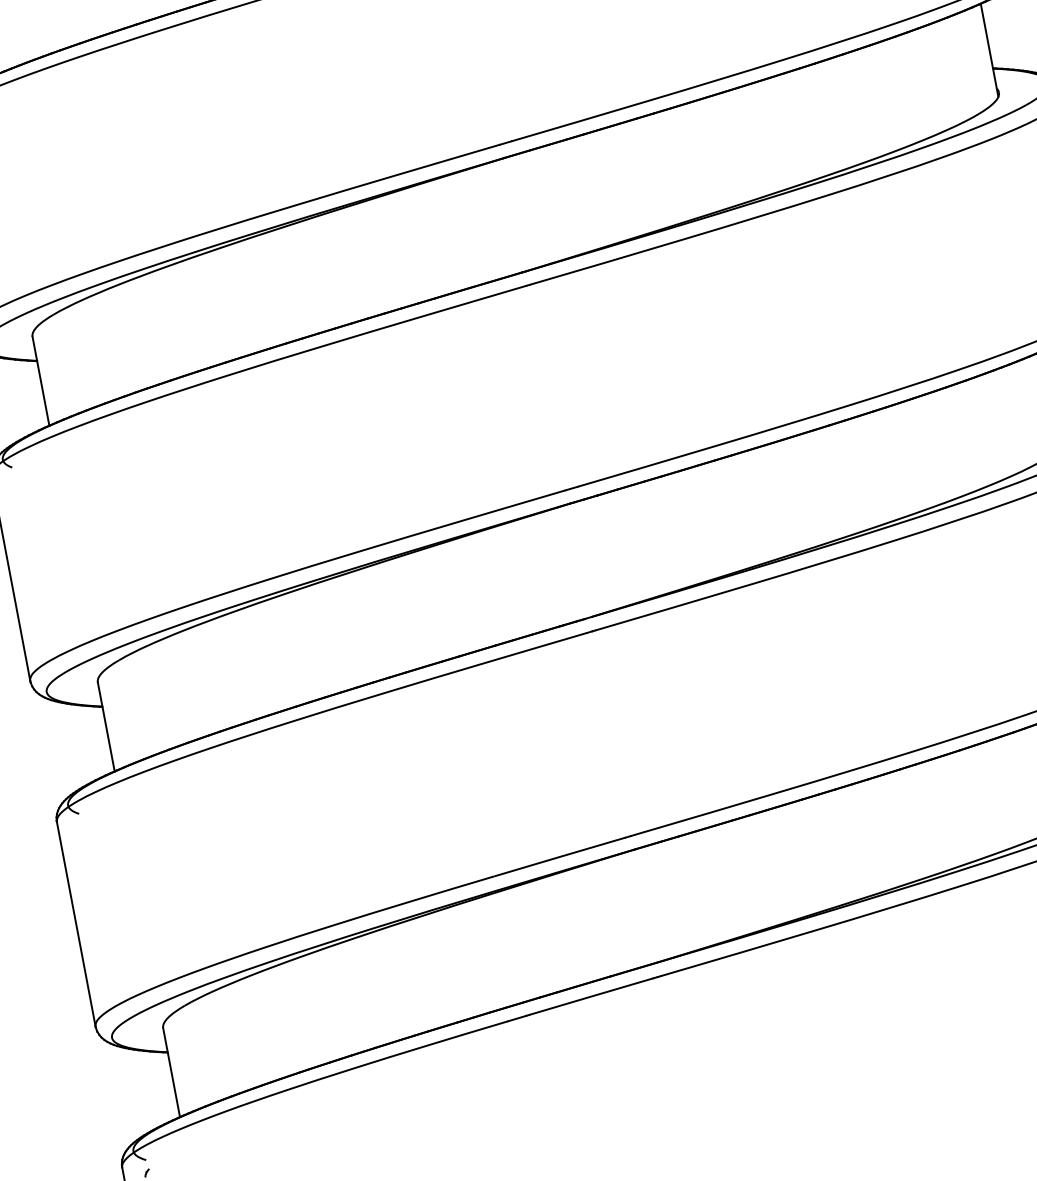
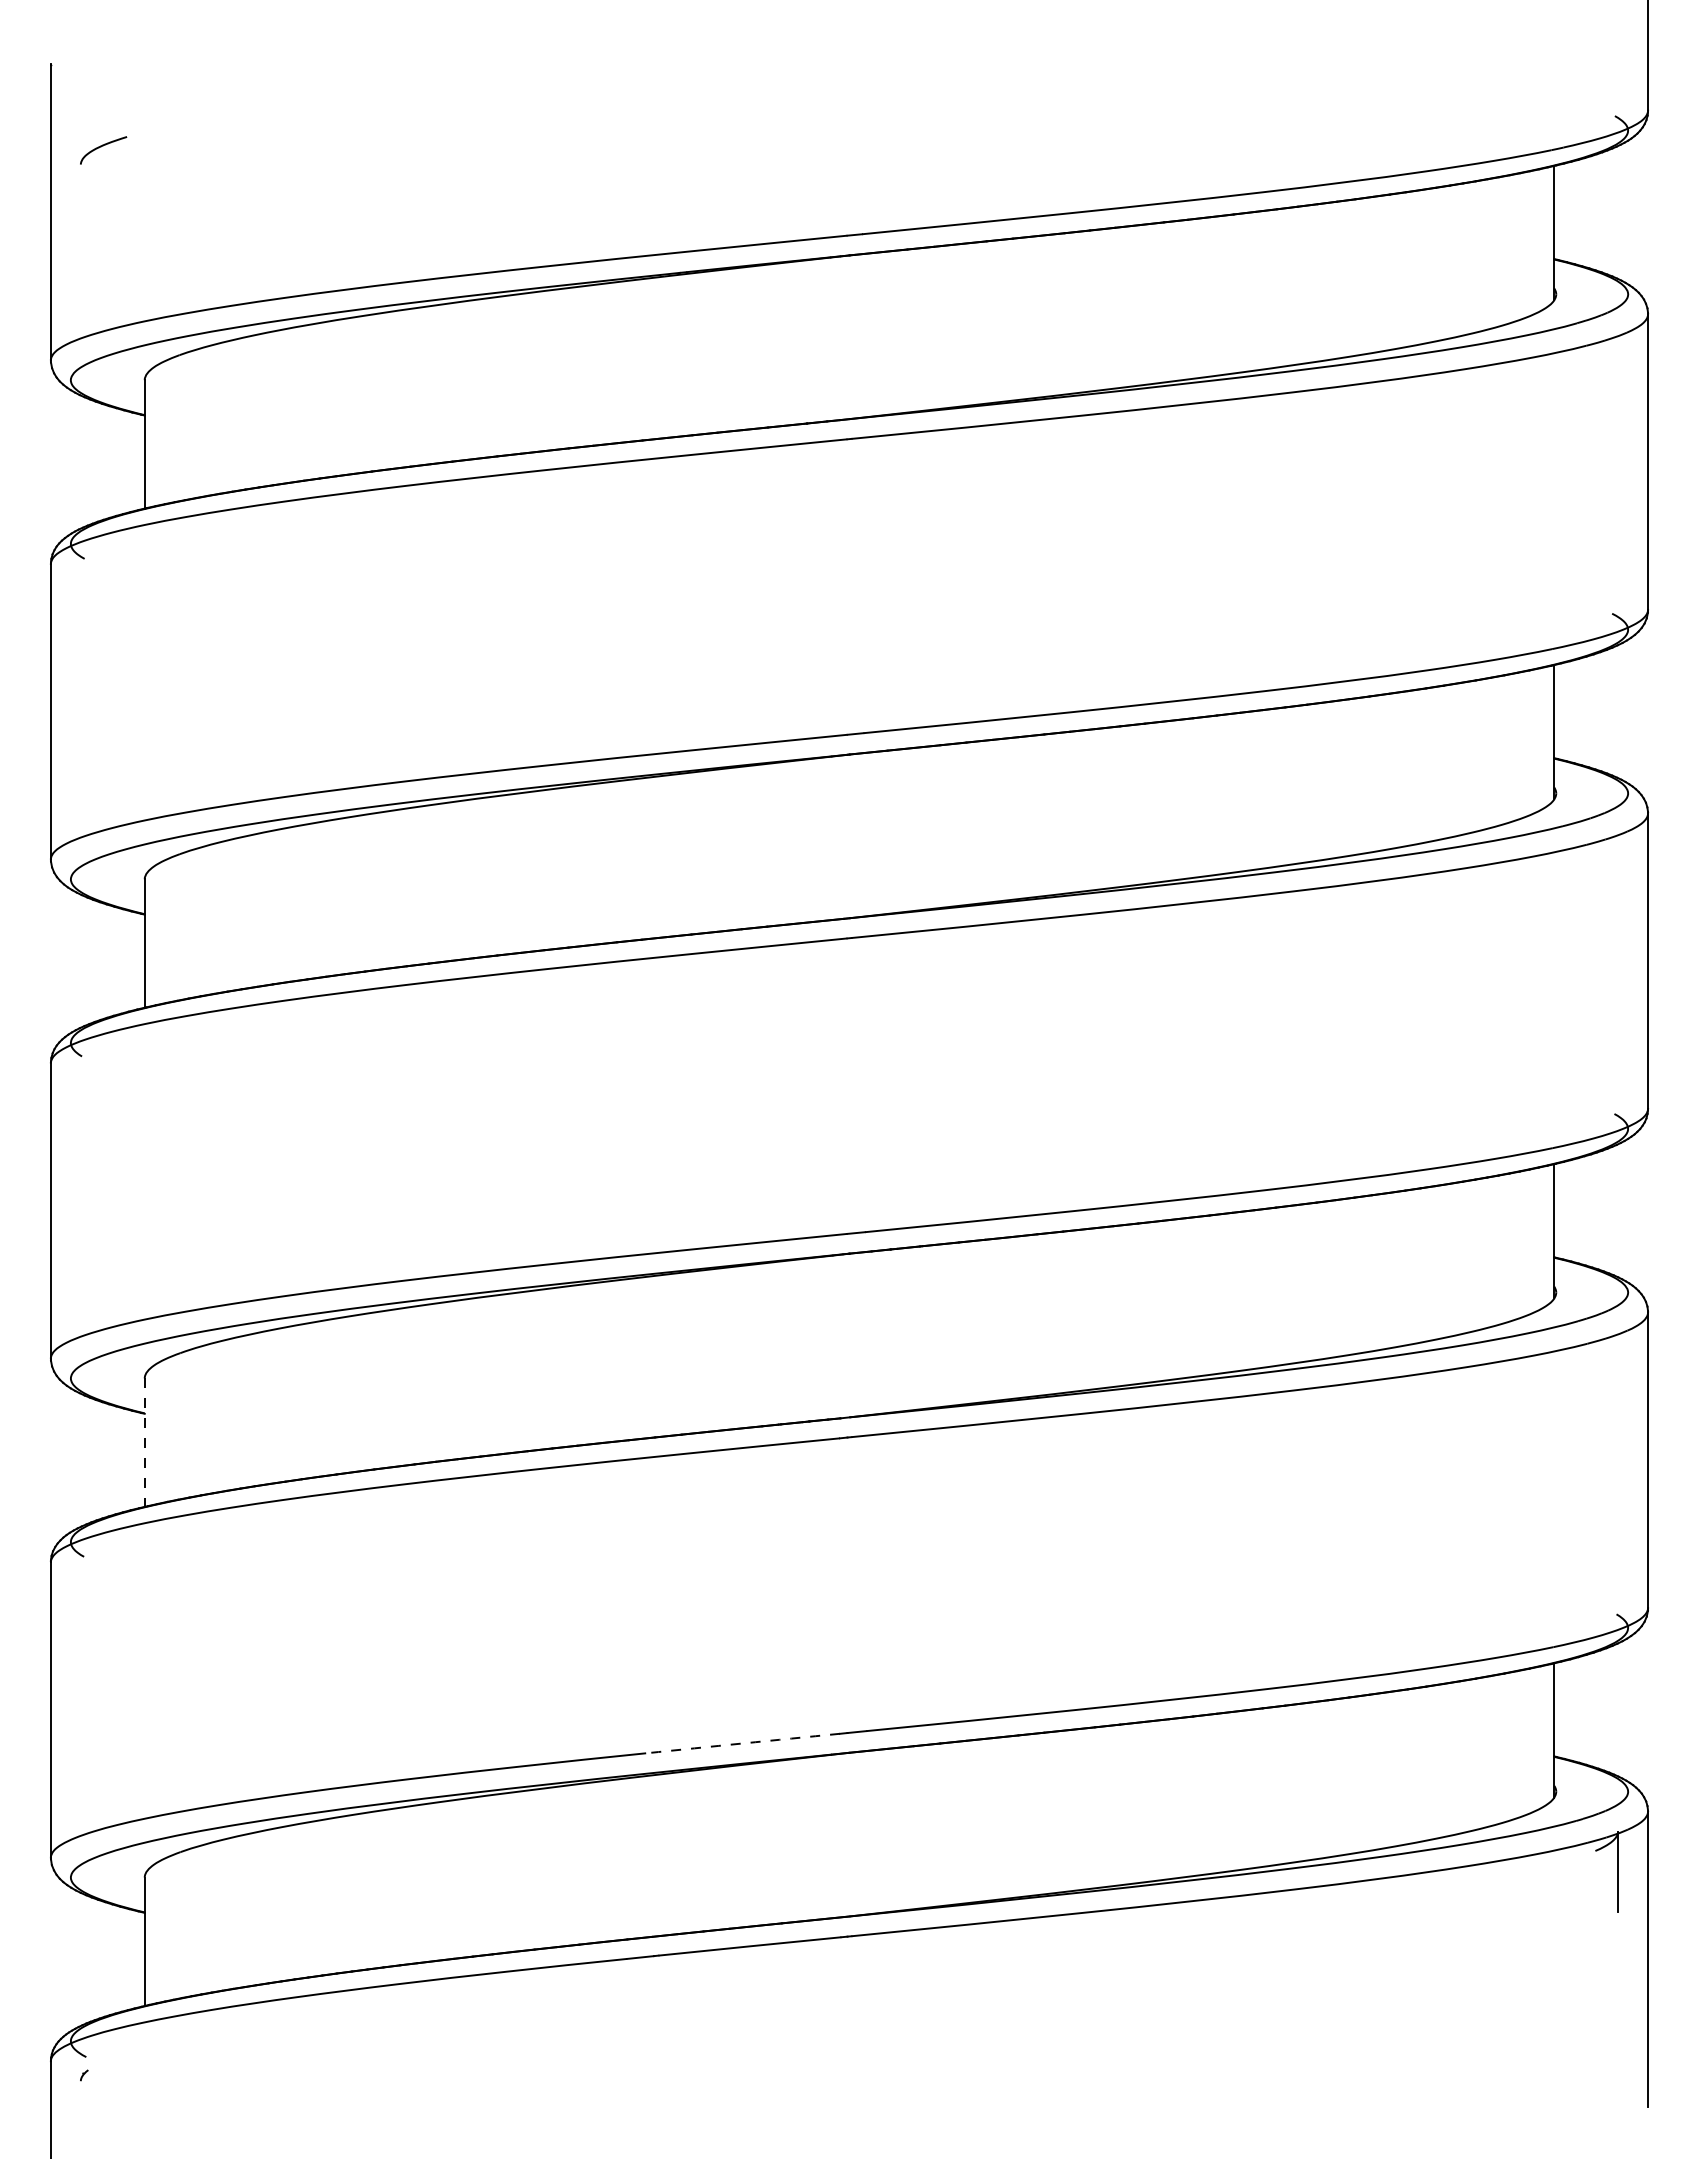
line: (106, 727) -> (144, 1443), solid -> dashed
arc: (560, 856) -> (743, 1743), solid -> dashed

